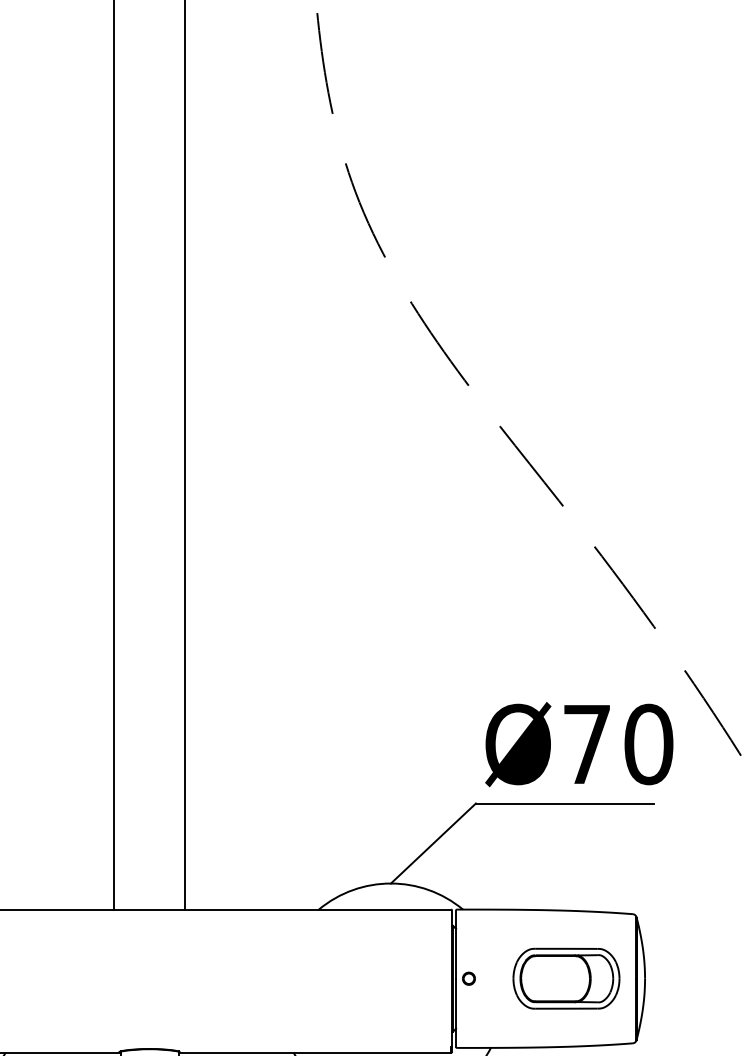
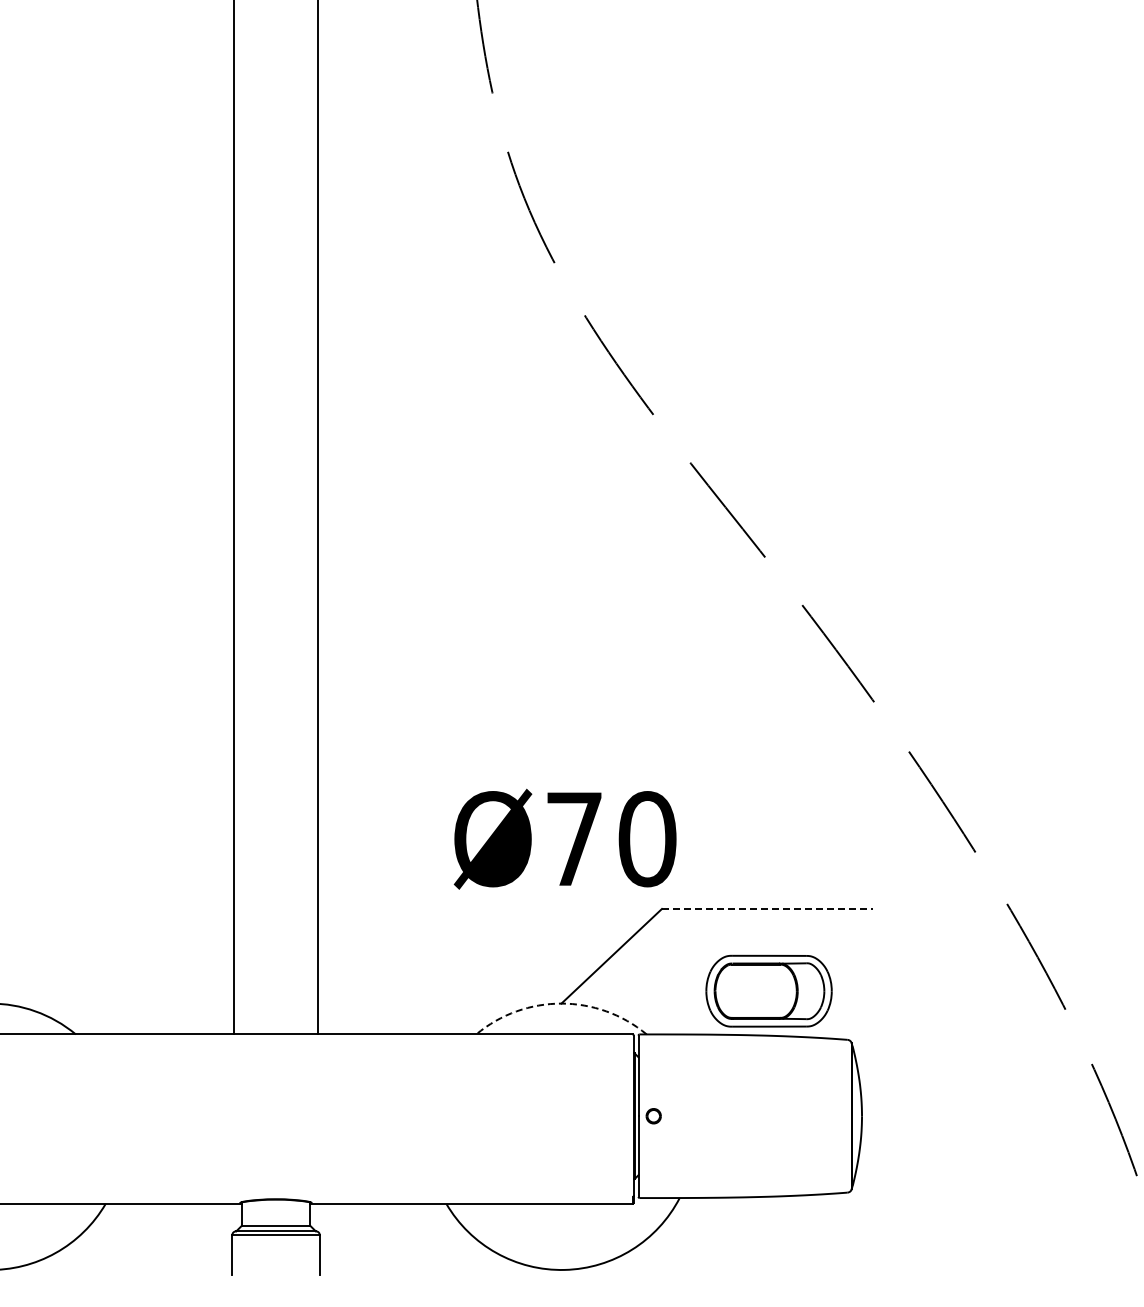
text: (578, 743) -> (564, 838), moved
line: (565, 803) -> (767, 908), solid -> dashed
arc: (390, 883) -> (561, 1003), solid -> dashed
part: (566, 978) -> (768, 990), moved

